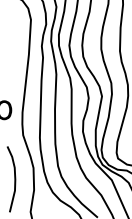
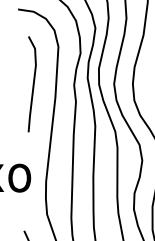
line: (13, 45) -> (33, 84), added

